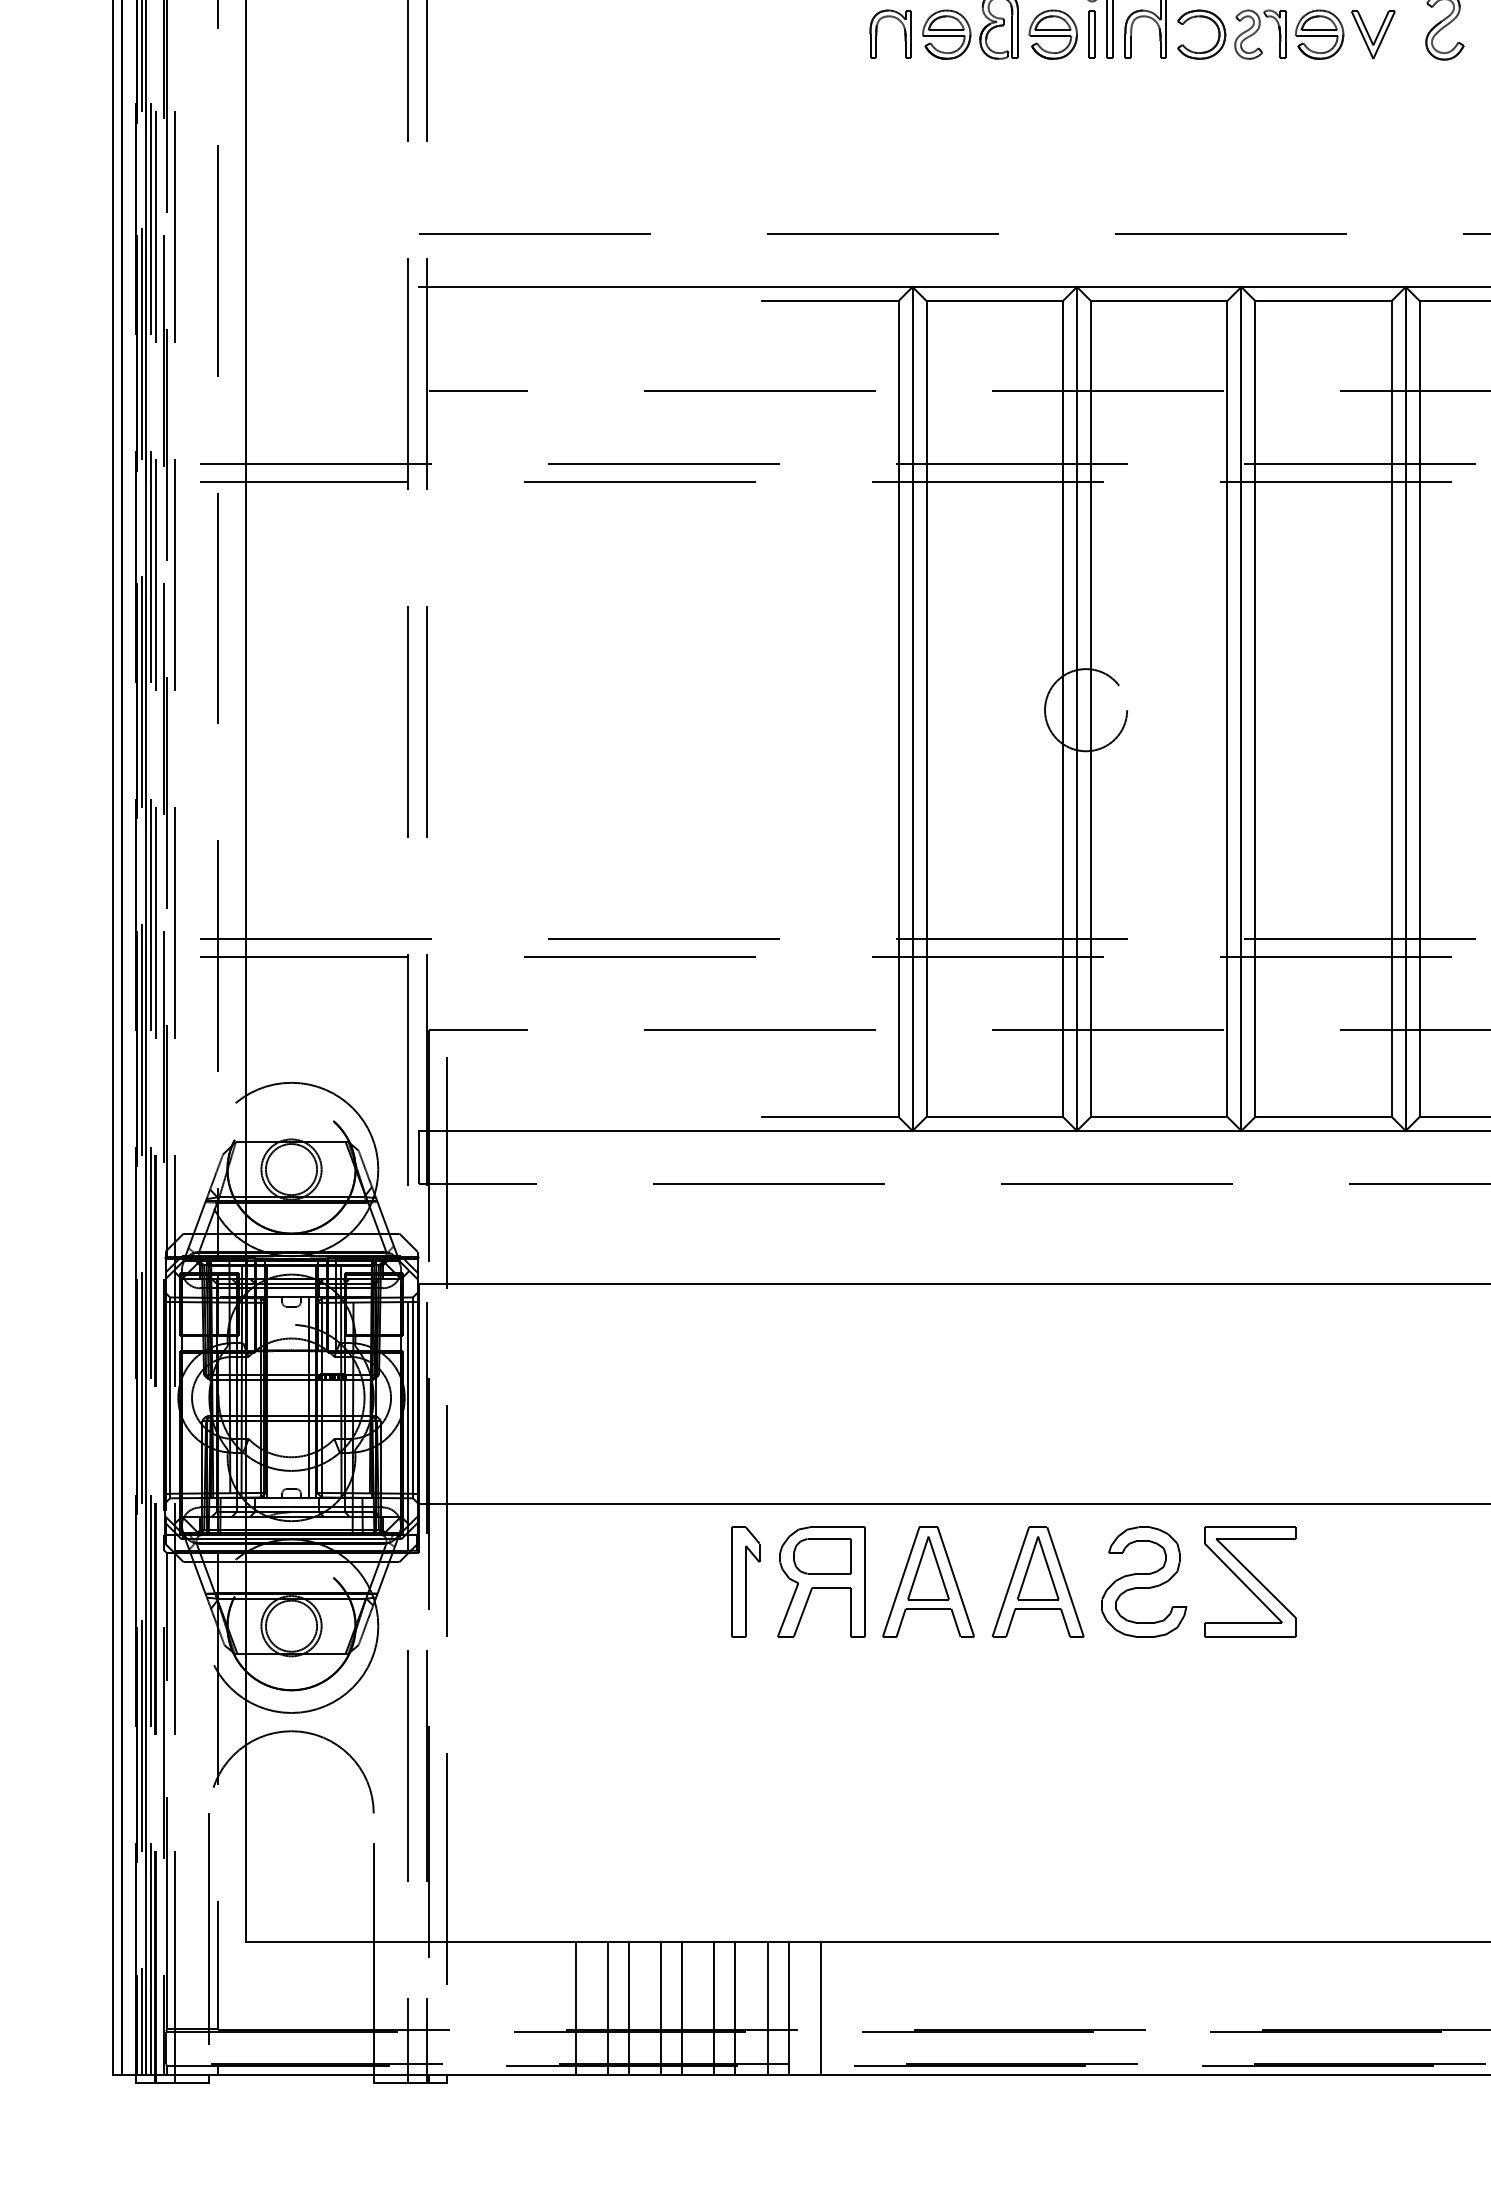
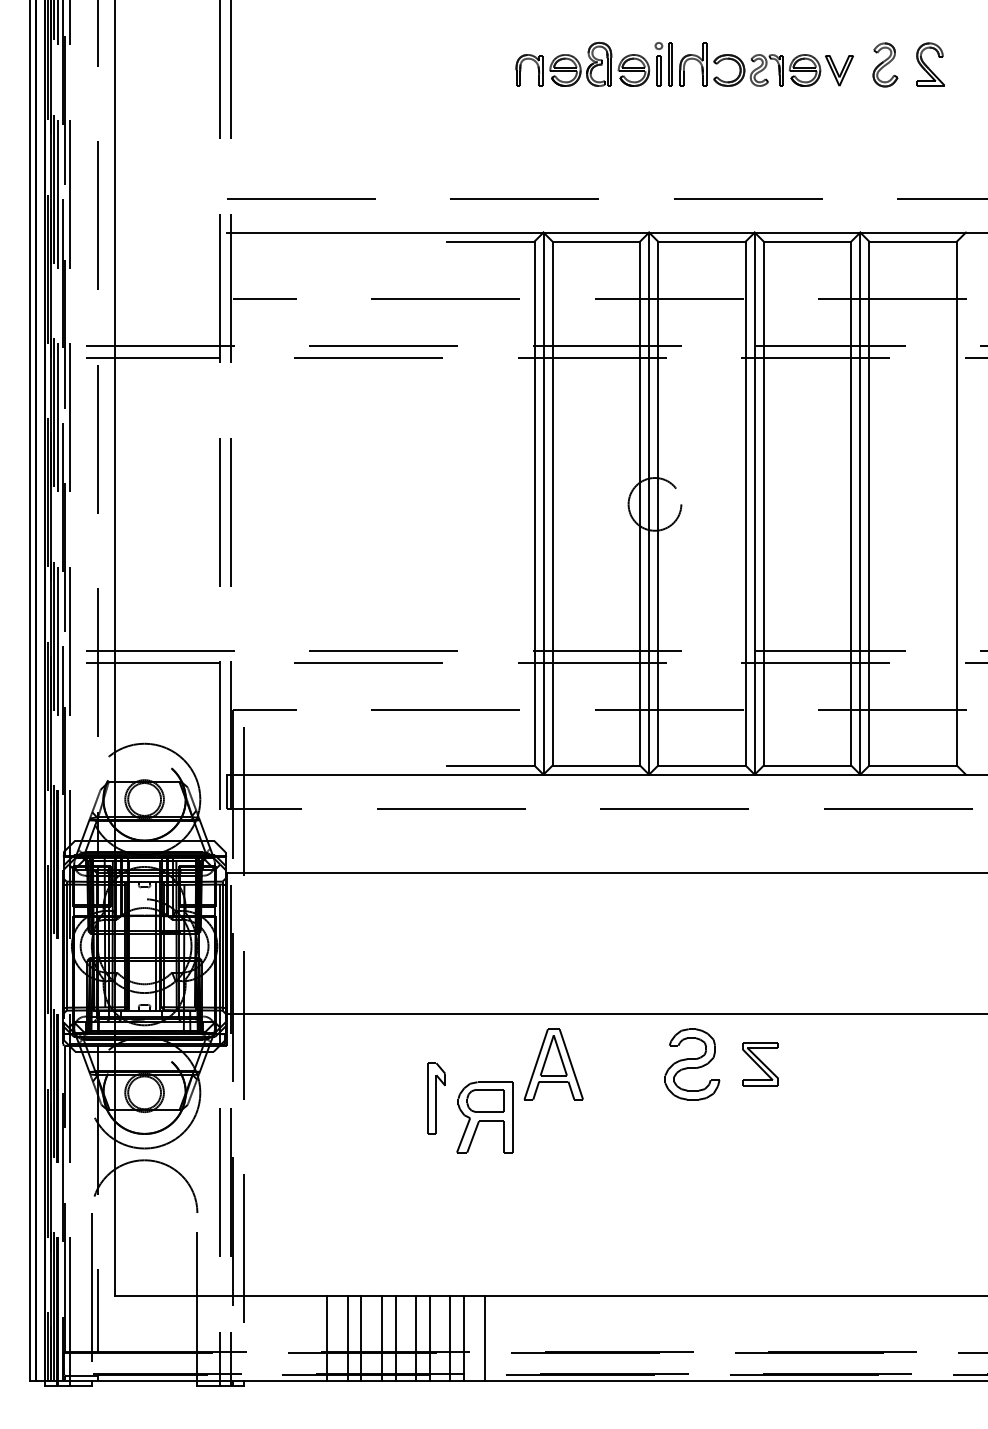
part: (745, 1582) -> (436, 1098), moved
part: (820, 1582) -> (484, 1117), moved
part: (1038, 1582) -> (624, 1064), removed
part: (1250, 1582) -> (760, 1064), size x0.6

